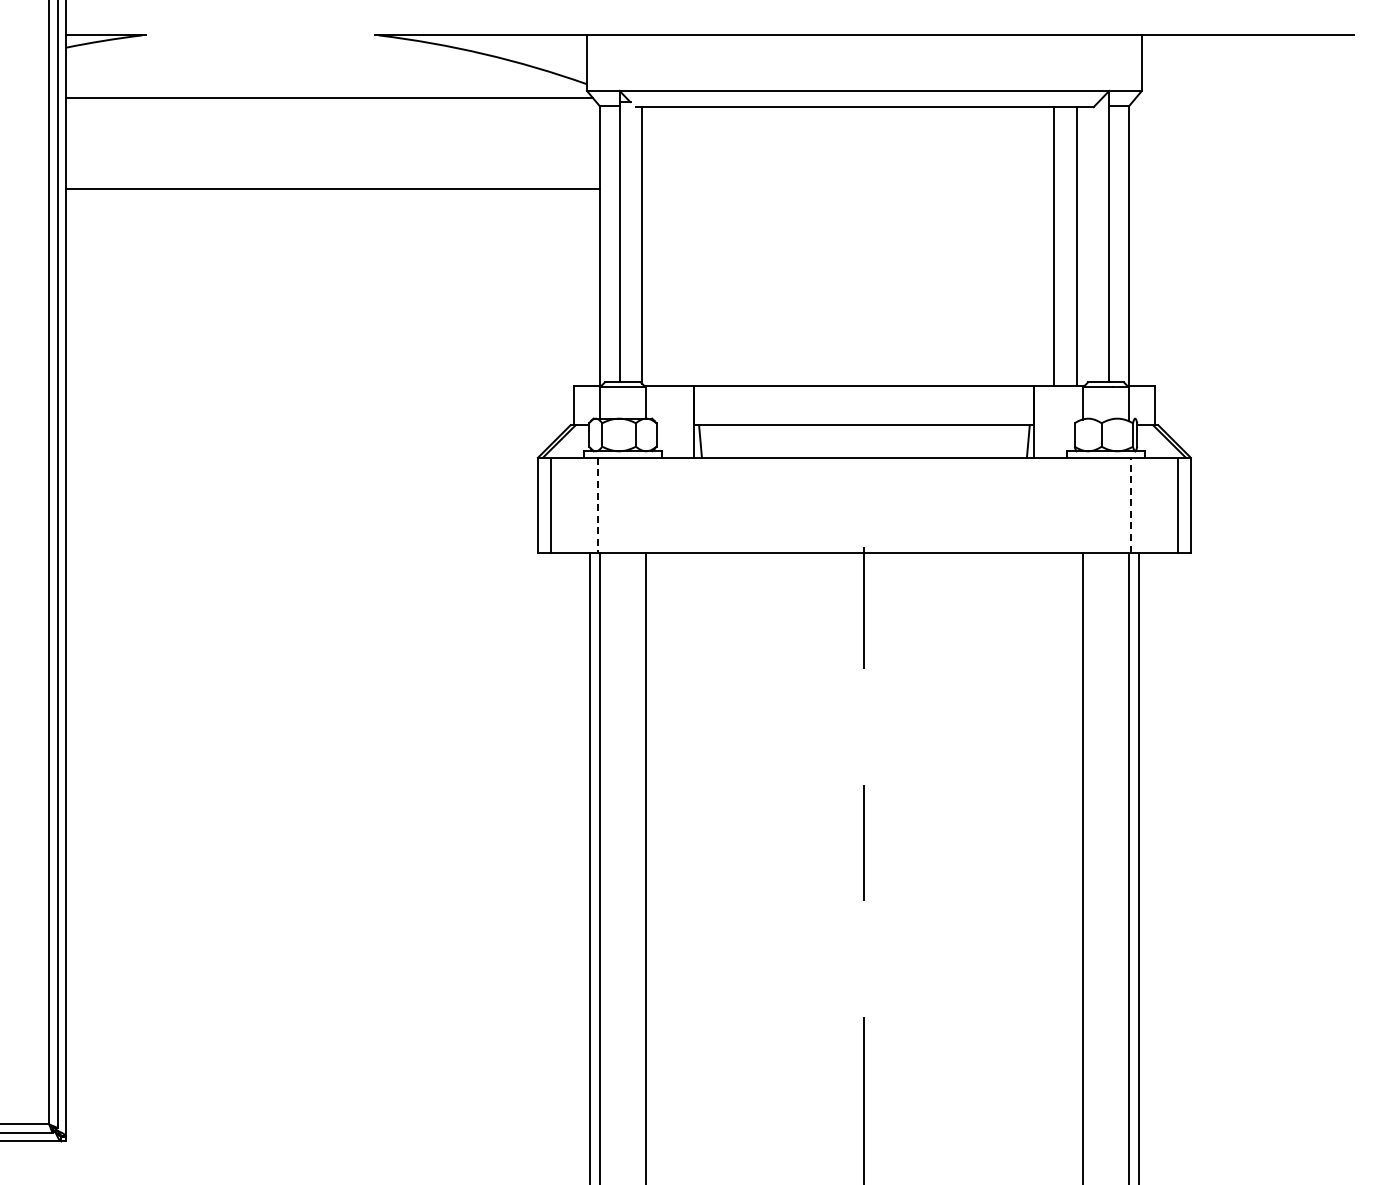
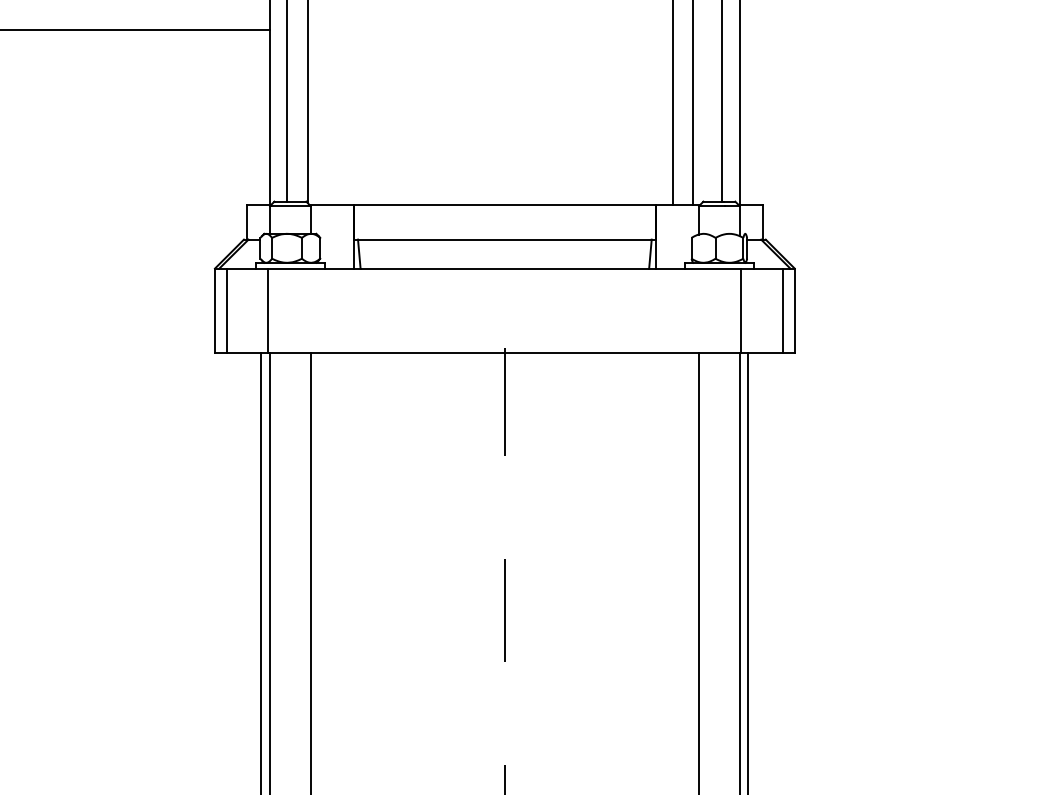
line: (1130, 504) -> (741, 310), dashed -> solid
line: (598, 505) -> (268, 310), dashed -> solid

